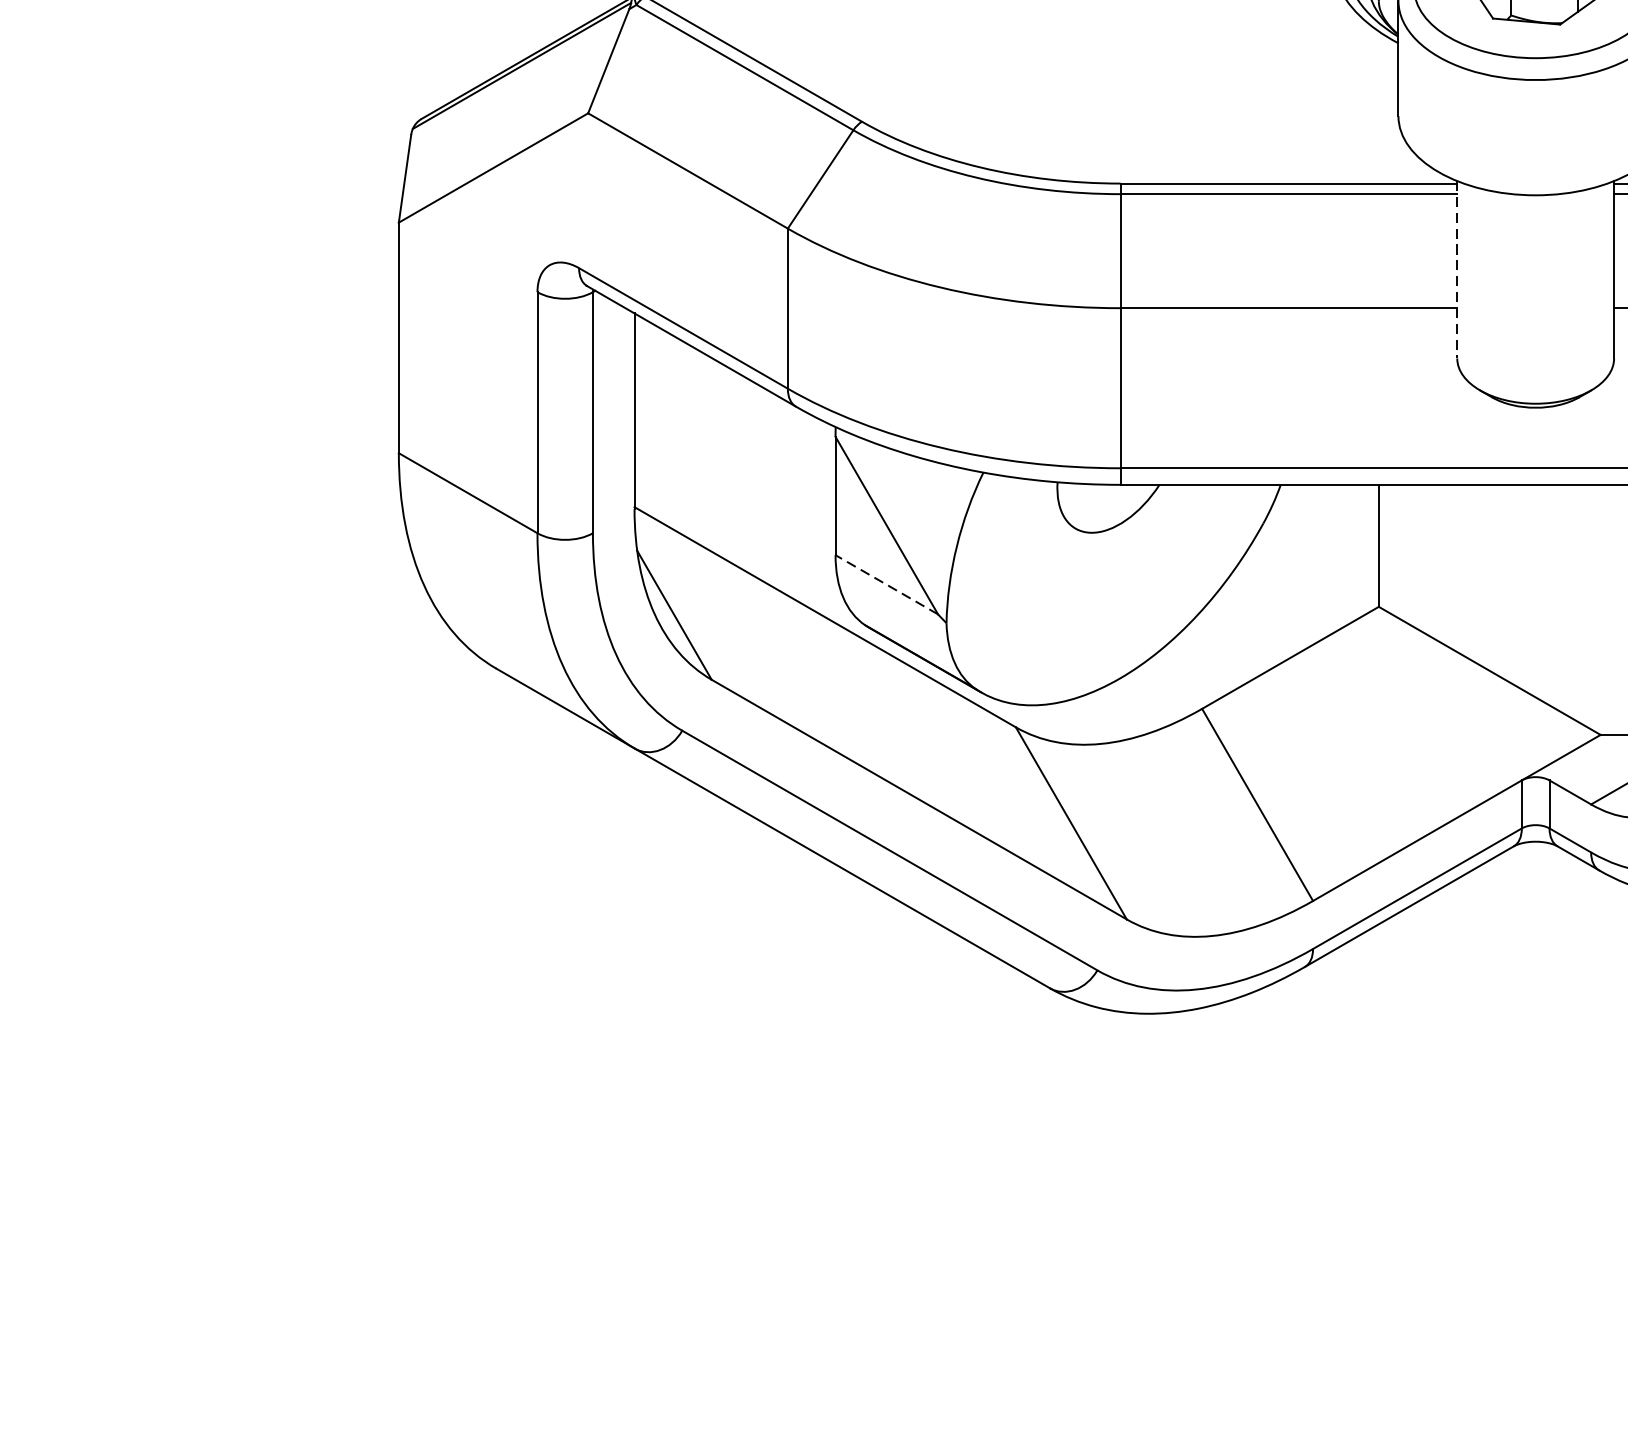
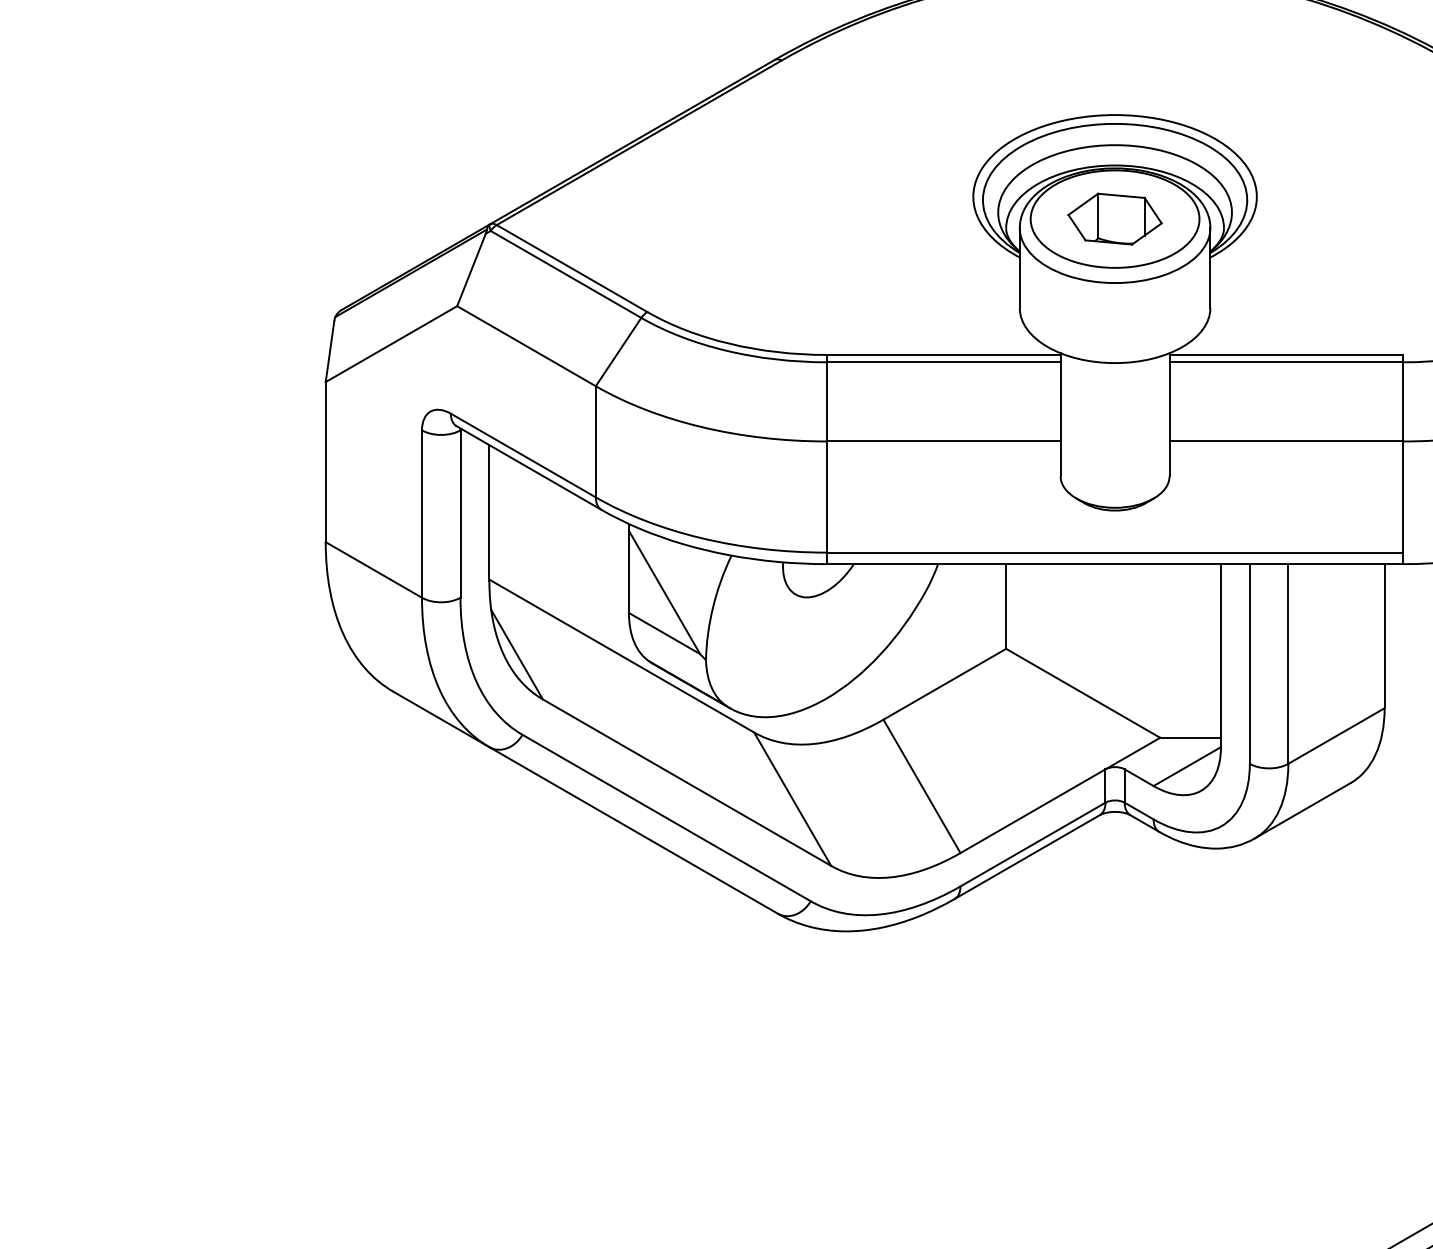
line: (1457, 269) -> (1060, 414), dashed -> solid
line: (886, 584) -> (664, 633), dashed -> solid

